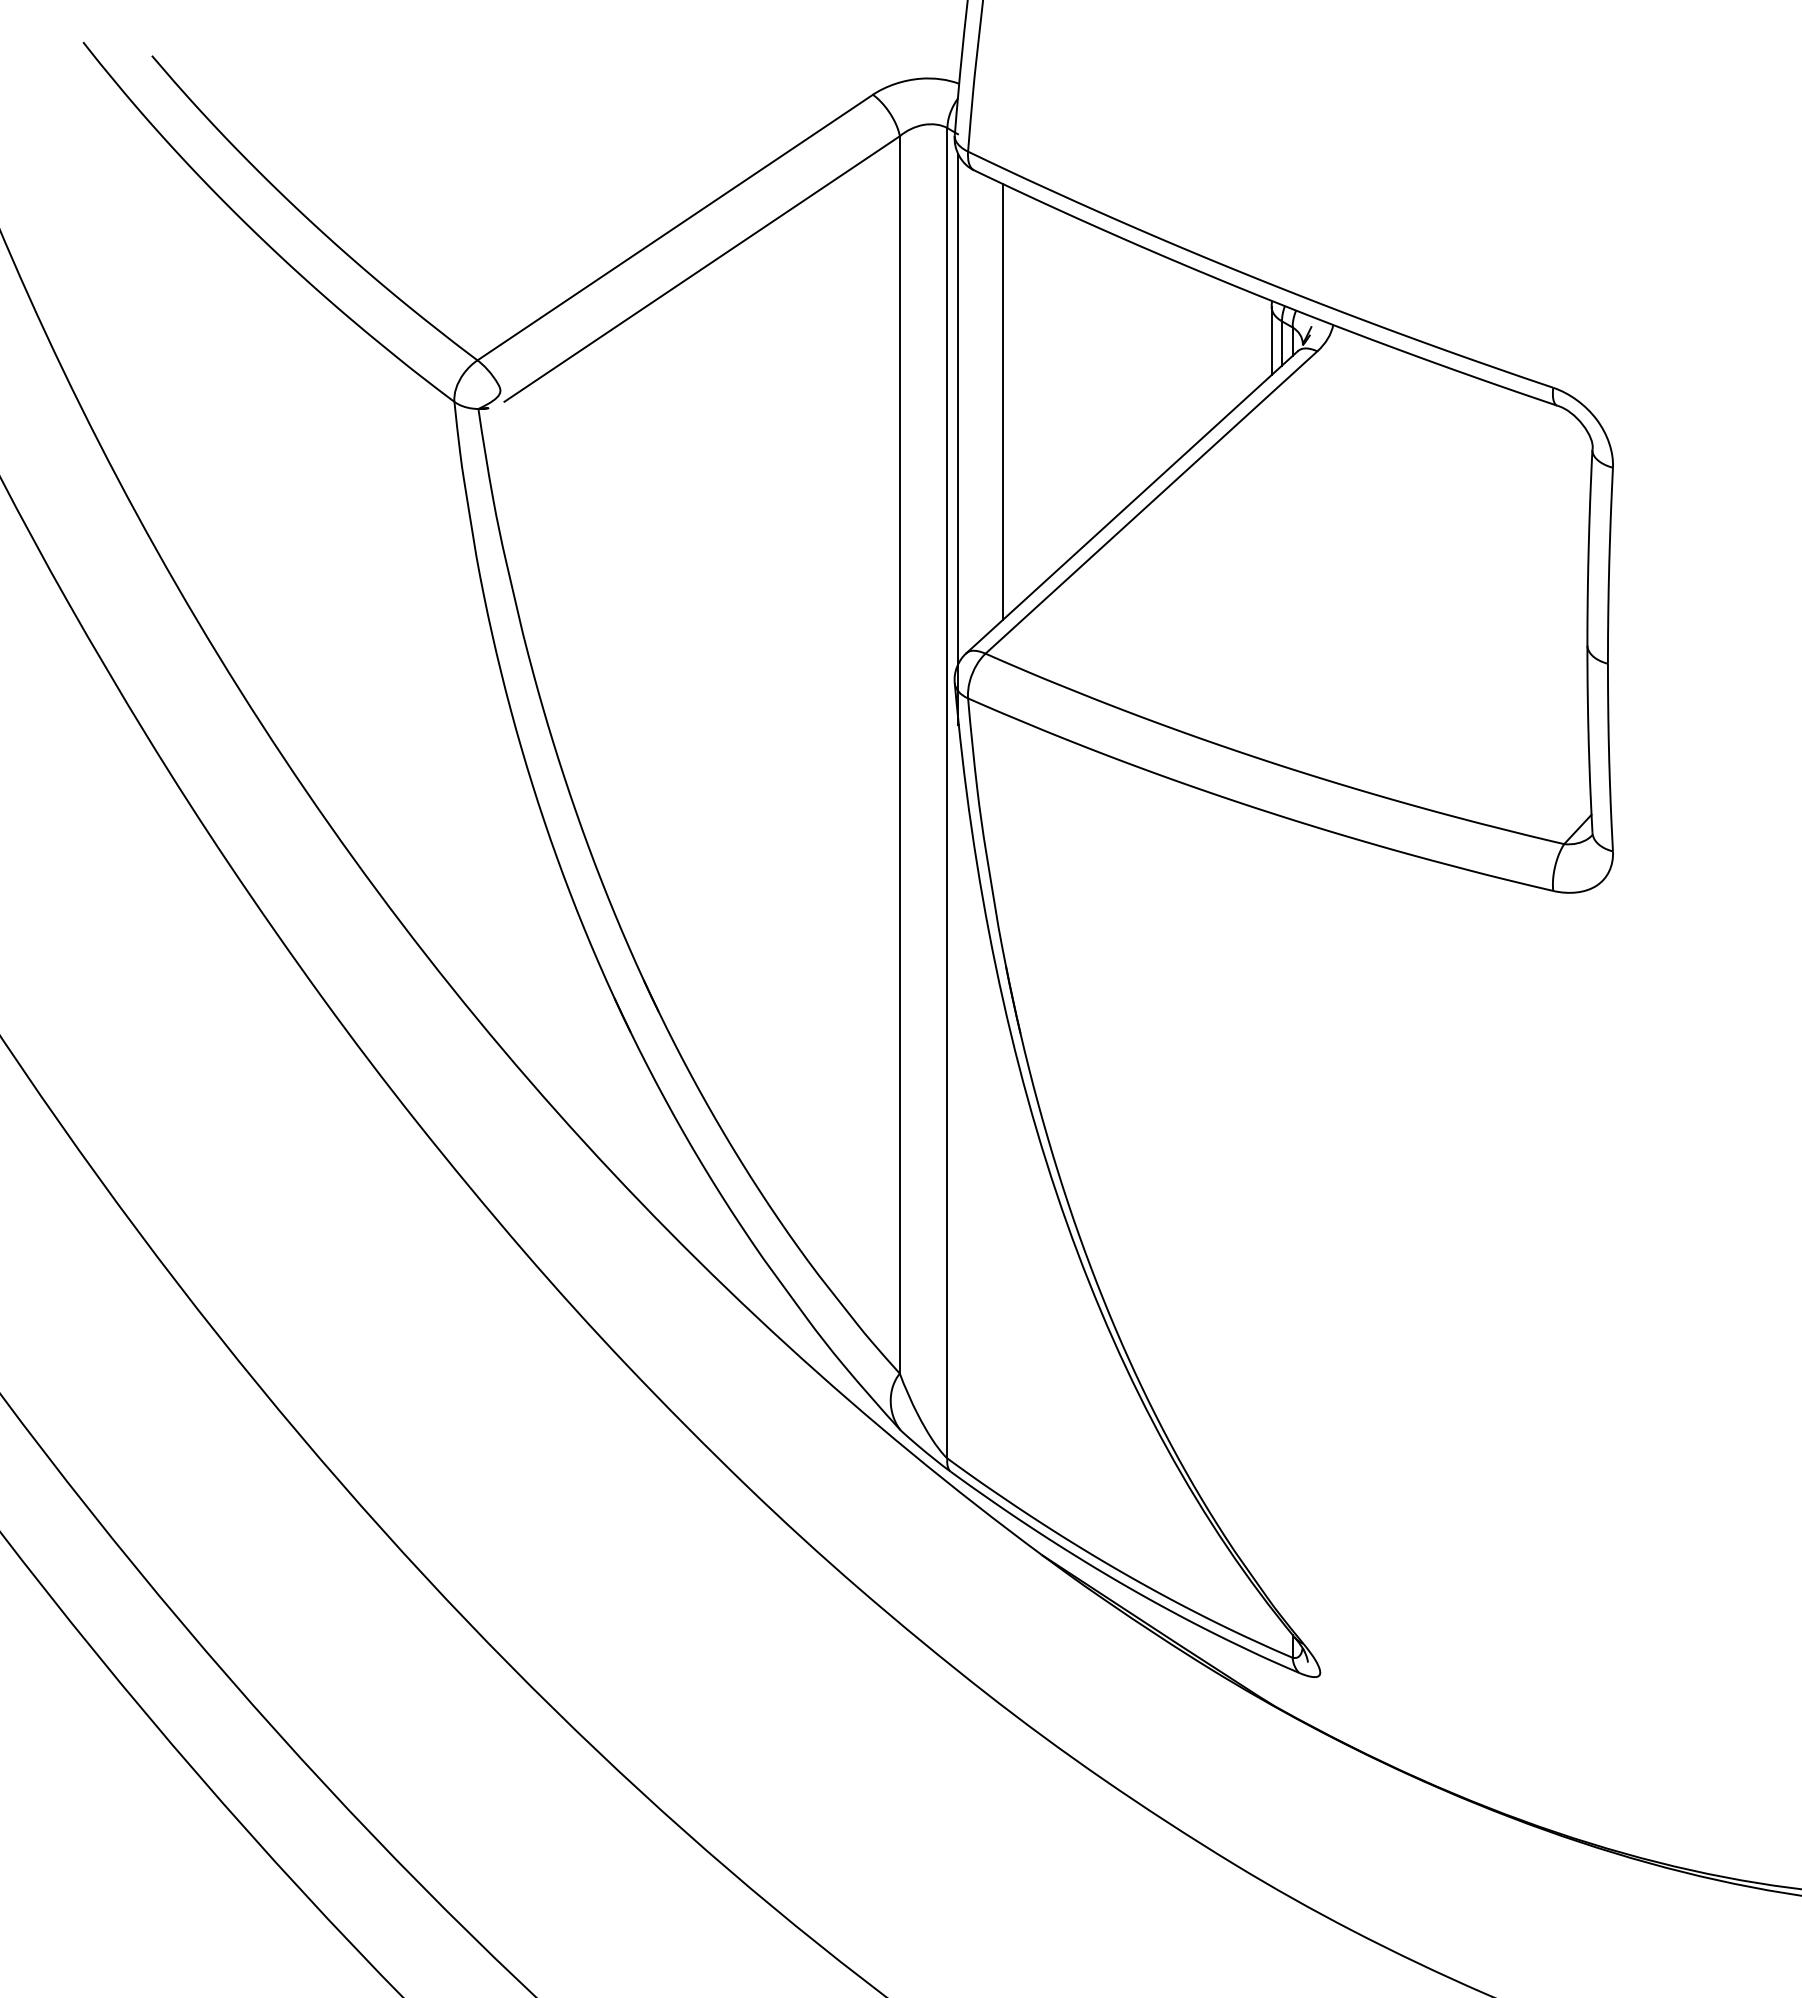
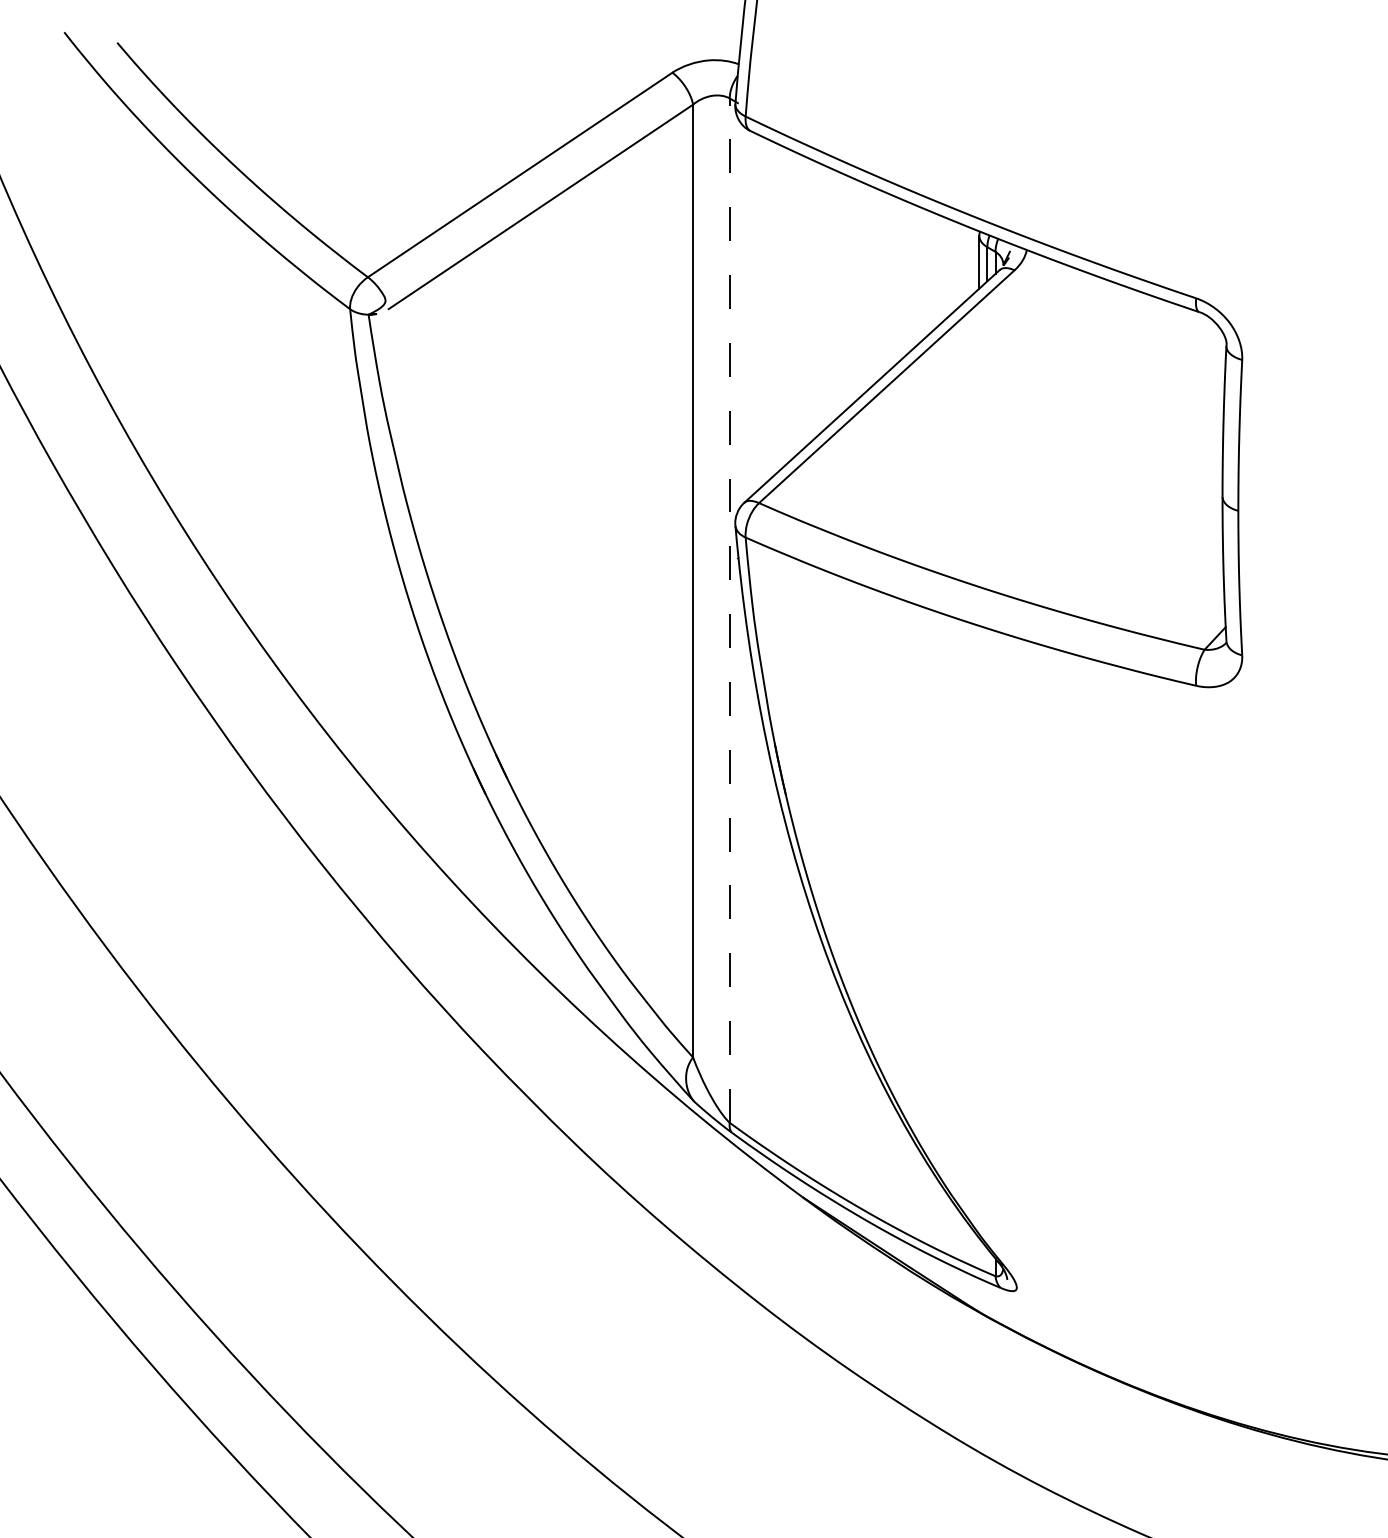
line: (1003, 401) -> (772, 308), removed
line: (958, 438) -> (738, 337), removed
line: (947, 792) -> (729, 609), solid -> dashed

